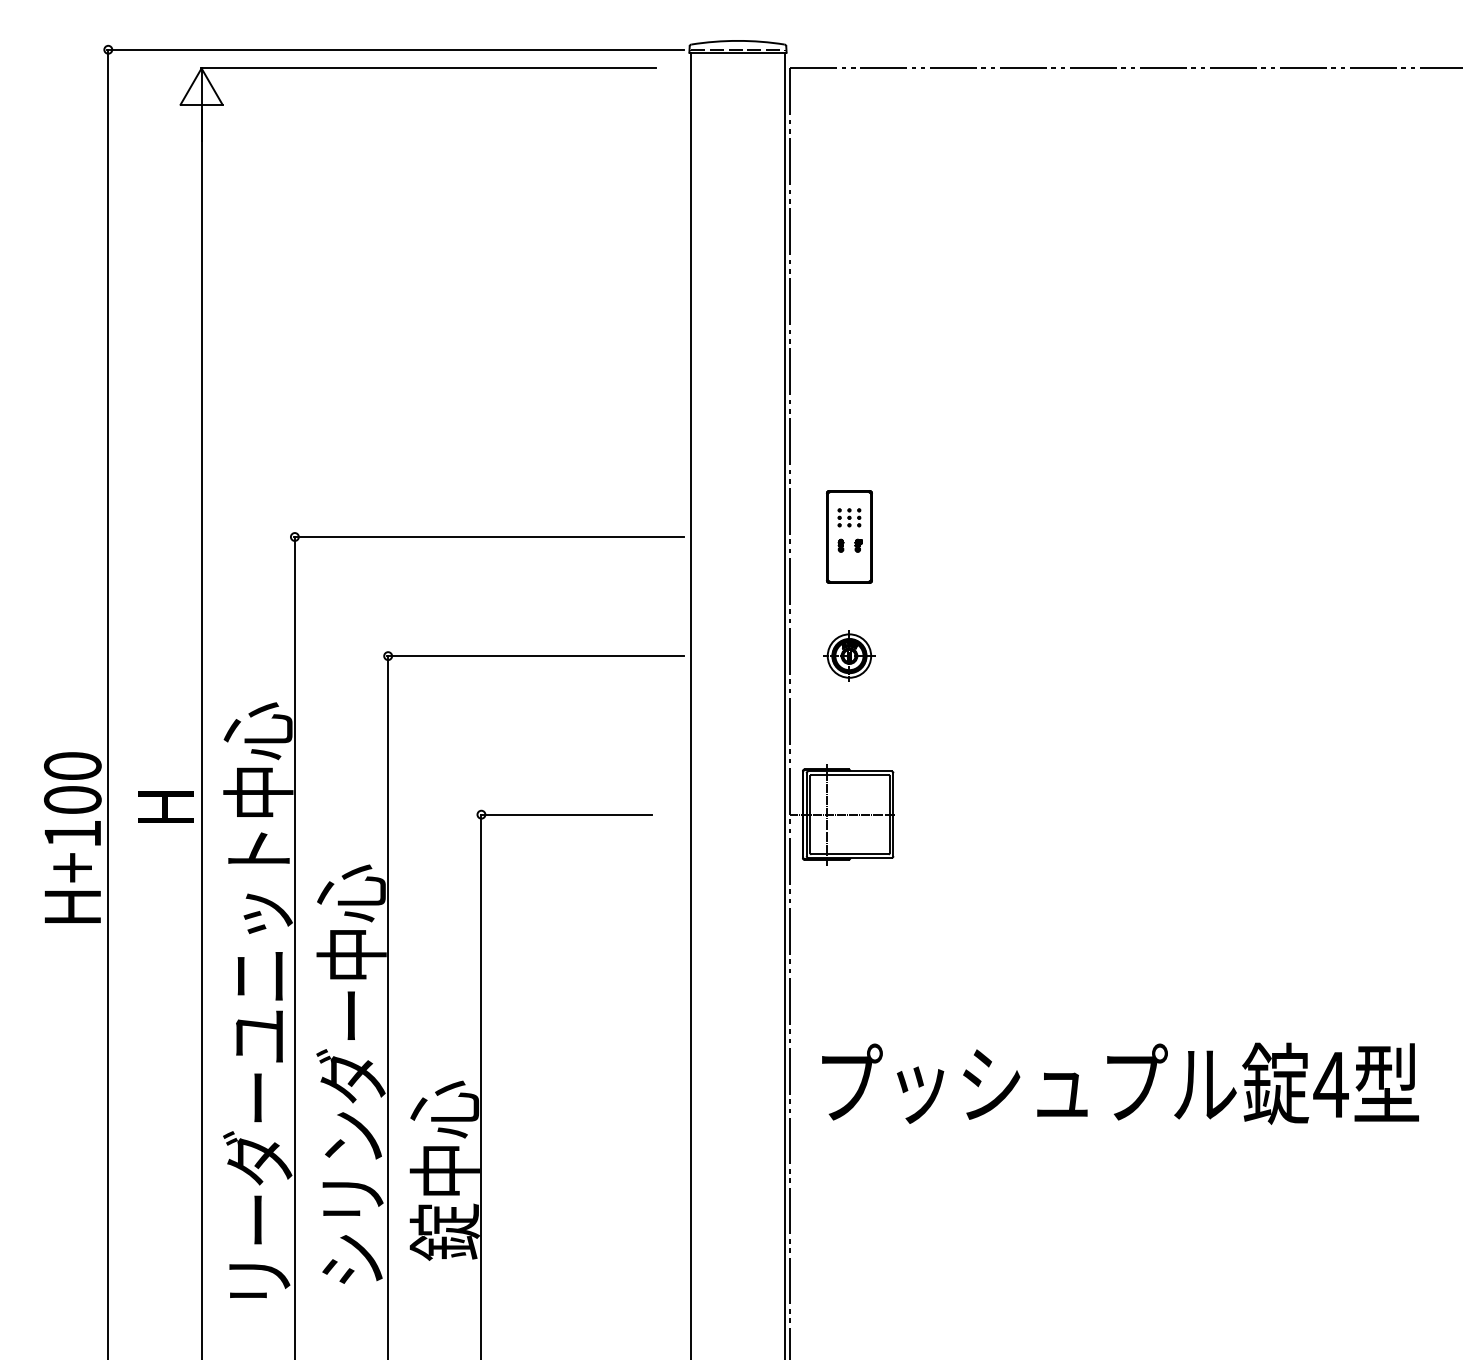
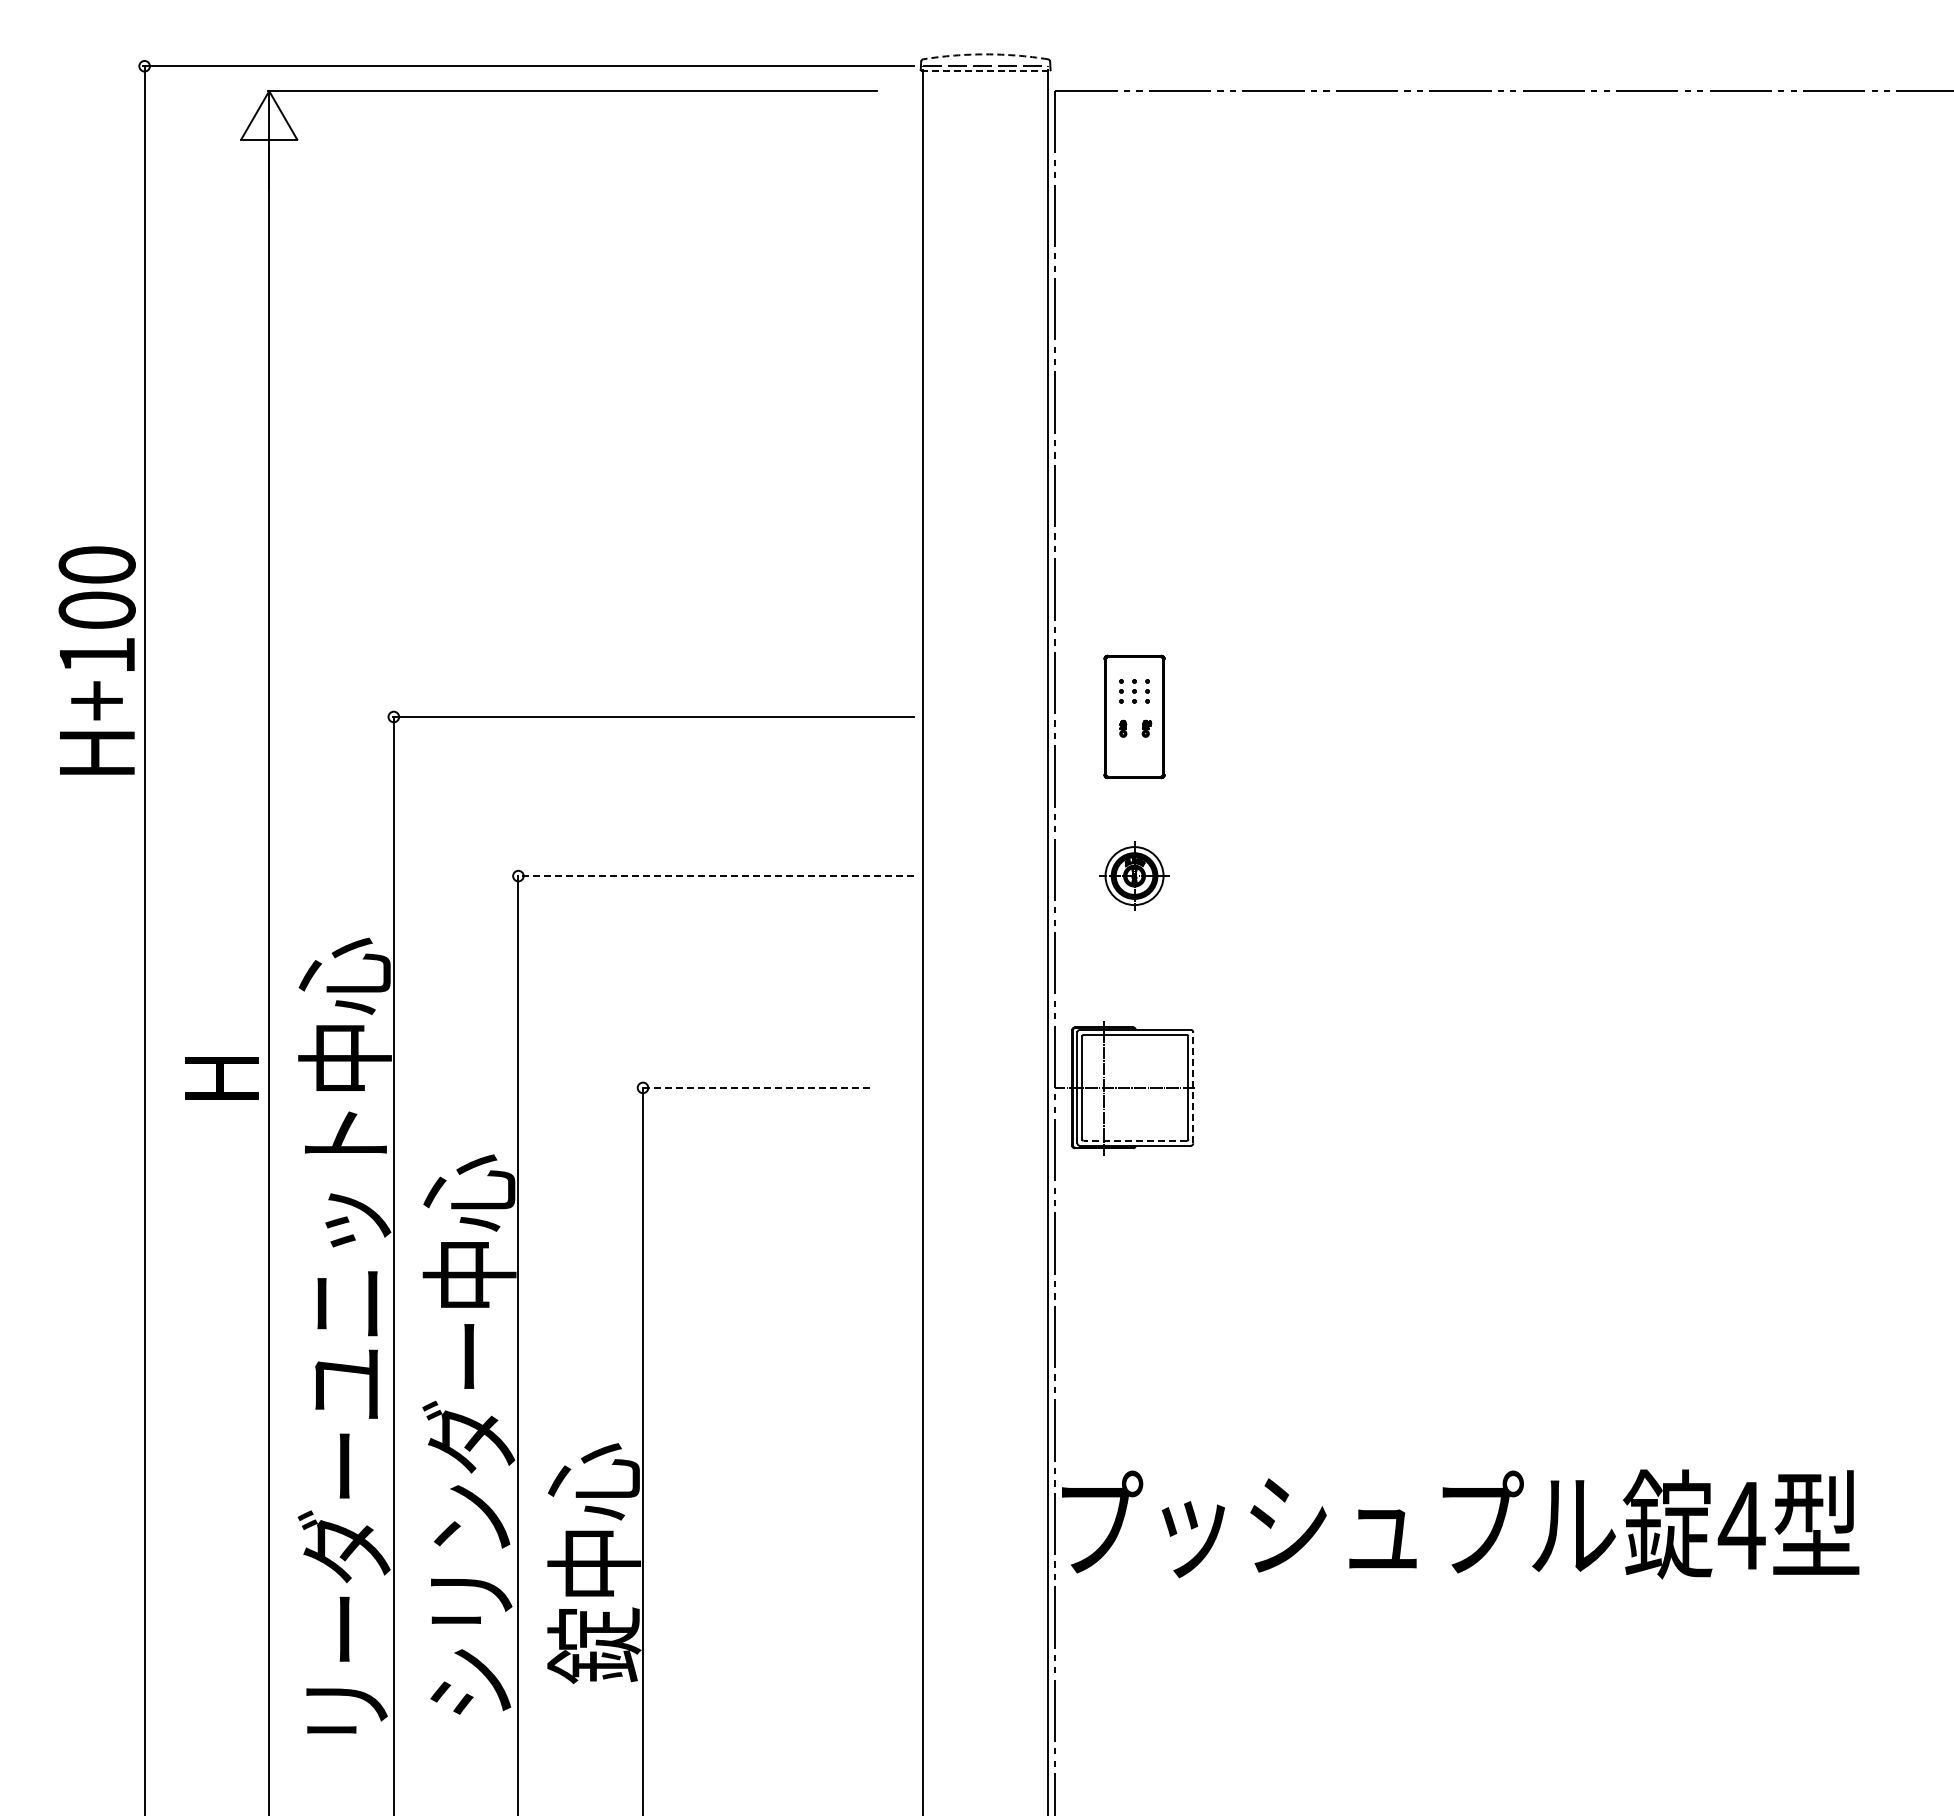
arc: (737, 40) -> (985, 54), solid -> dashed
line: (738, 52) -> (986, 70), solid -> dashed
line: (535, 656) -> (715, 876), solid -> dashed
line: (565, 814) -> (755, 1087), solid -> dashed
line: (893, 814) -> (1193, 1087), solid -> dashed
text: (72, 837) -> (96, 660), moved
line: (850, 854) -> (1135, 1140), solid -> dashed
text: (1120, 1083) -> (1460, 1524), moved

